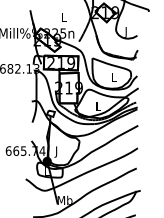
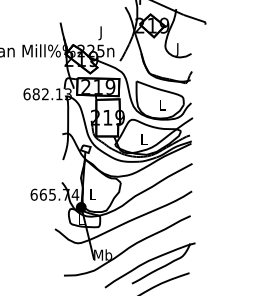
text: (63, 19) -> (101, 33), L -> J
text: (56, 151) -> (92, 195), J -> L

